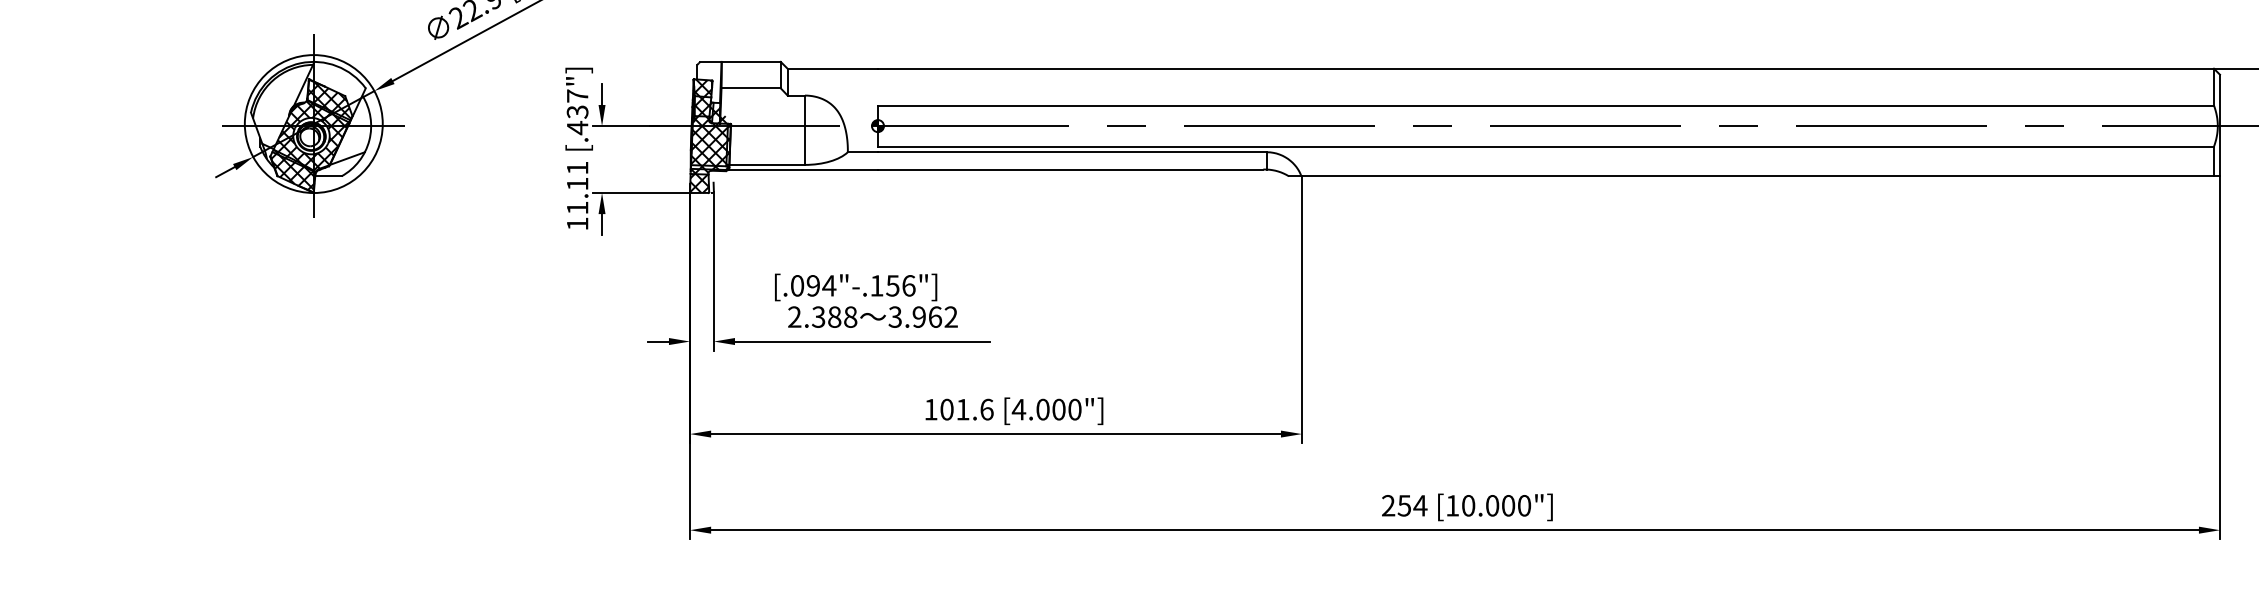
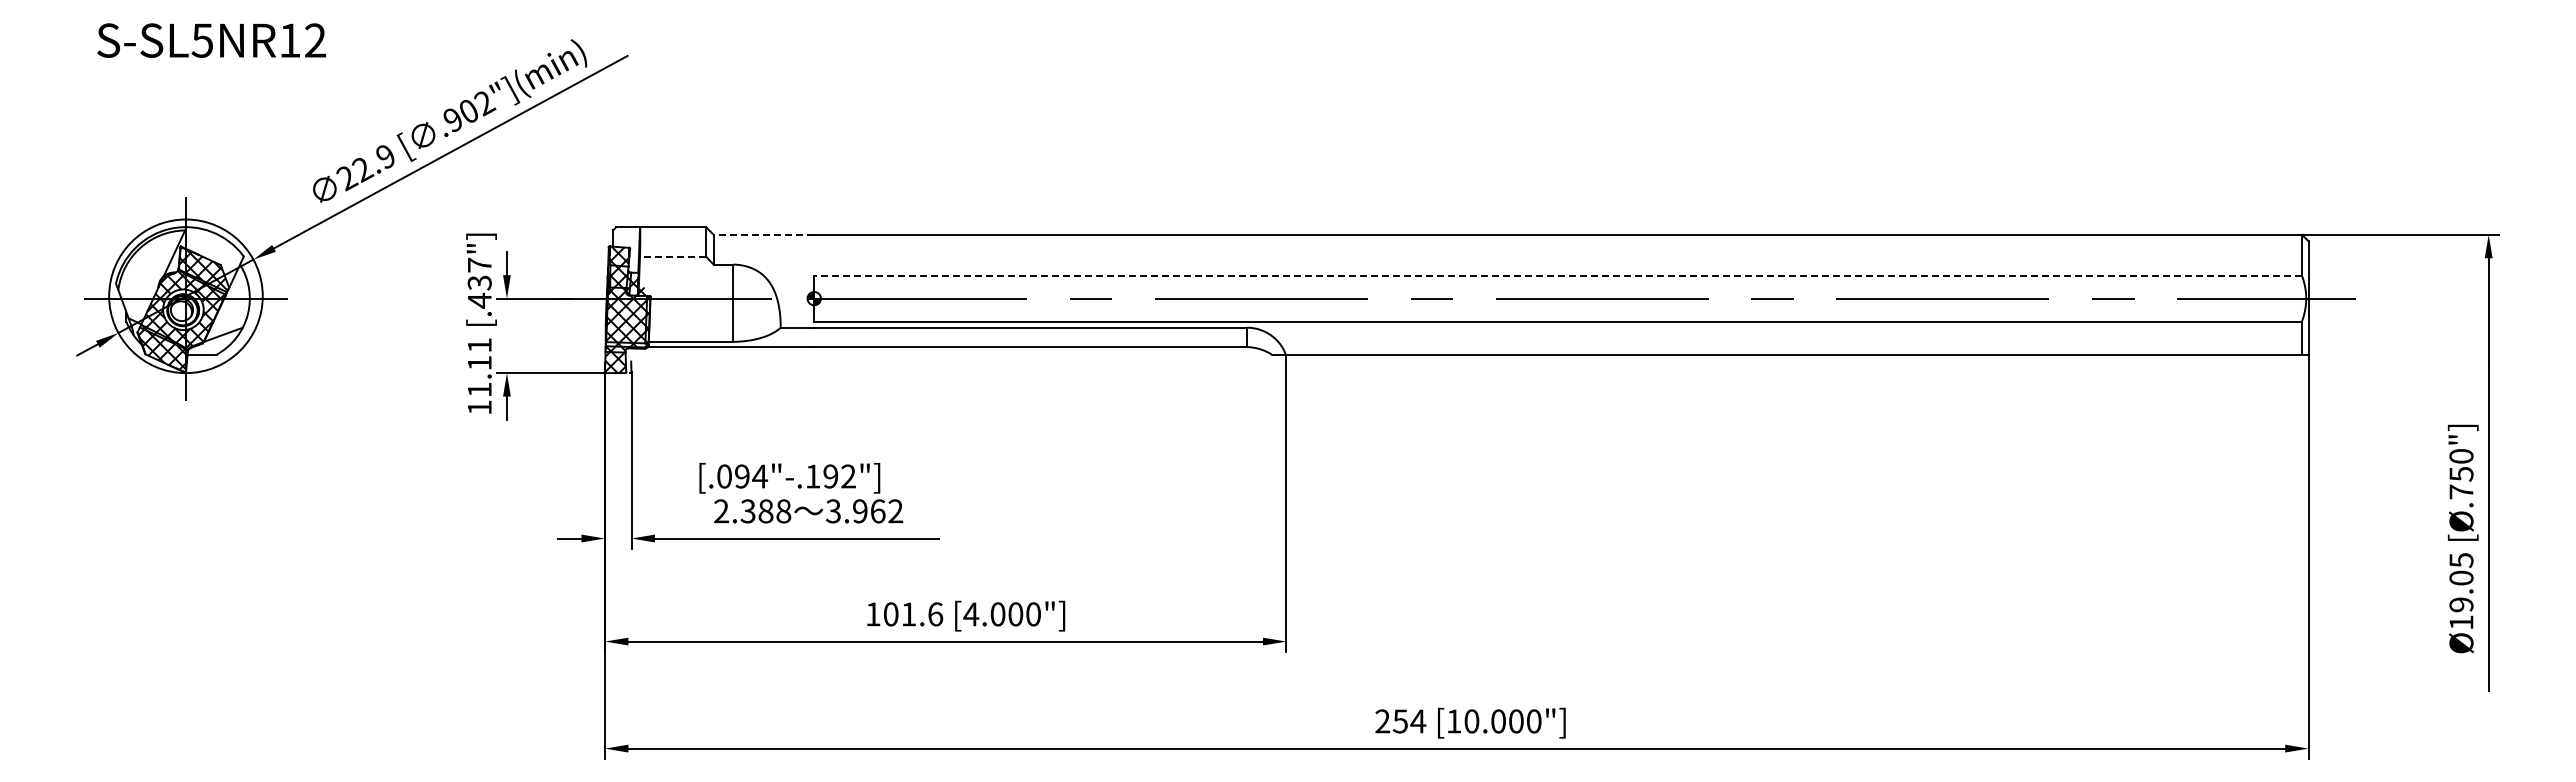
line: (832, 68) -> (763, 234), solid -> dashed
line: (751, 88) -> (673, 256), solid -> dashed
line: (1546, 105) -> (1558, 275), solid -> dashed
text: (900, 285) -> (839, 476), [.094"-.156"] -> [.094"-.192"]

